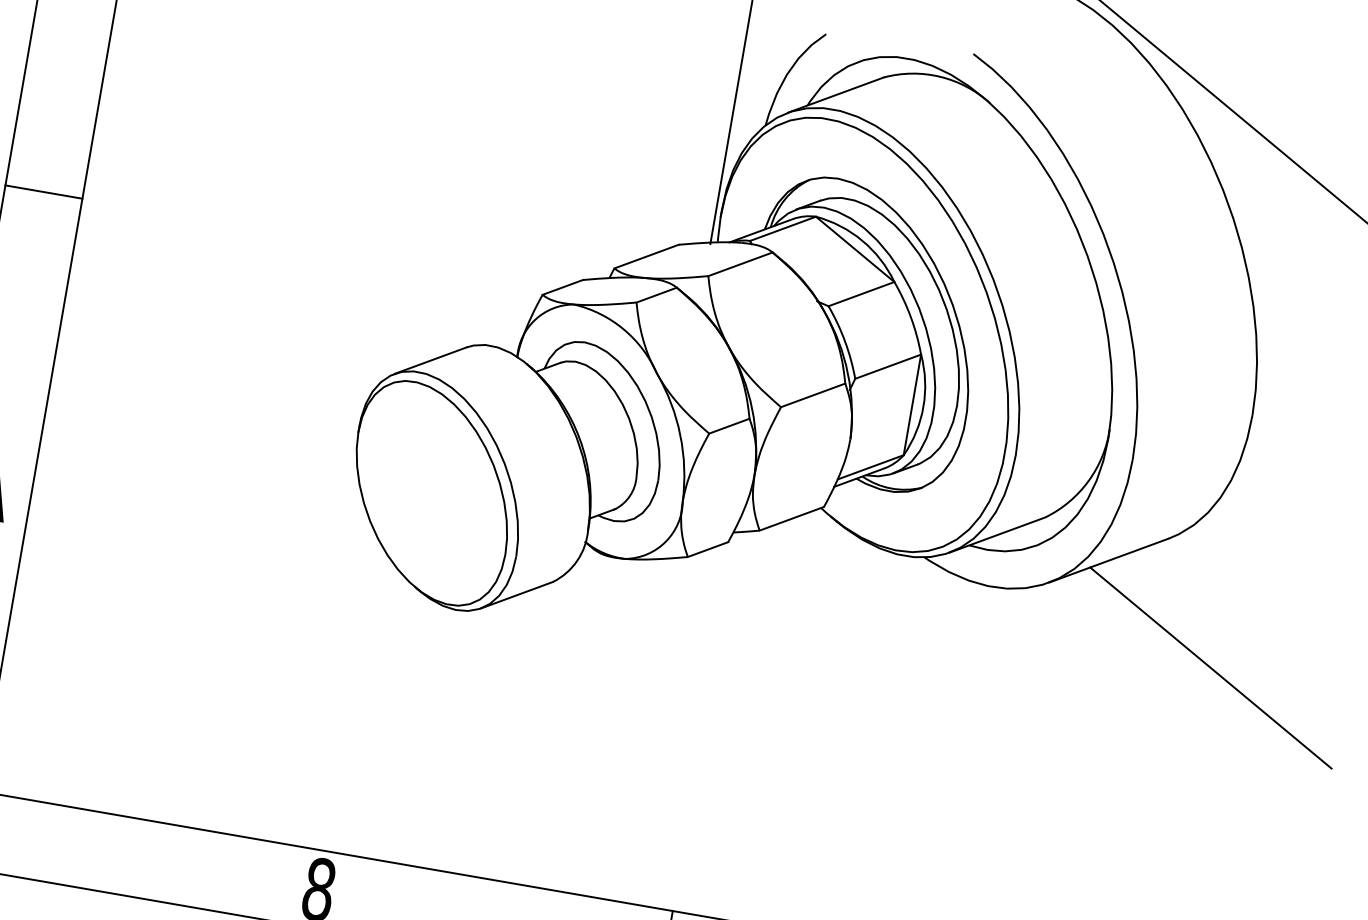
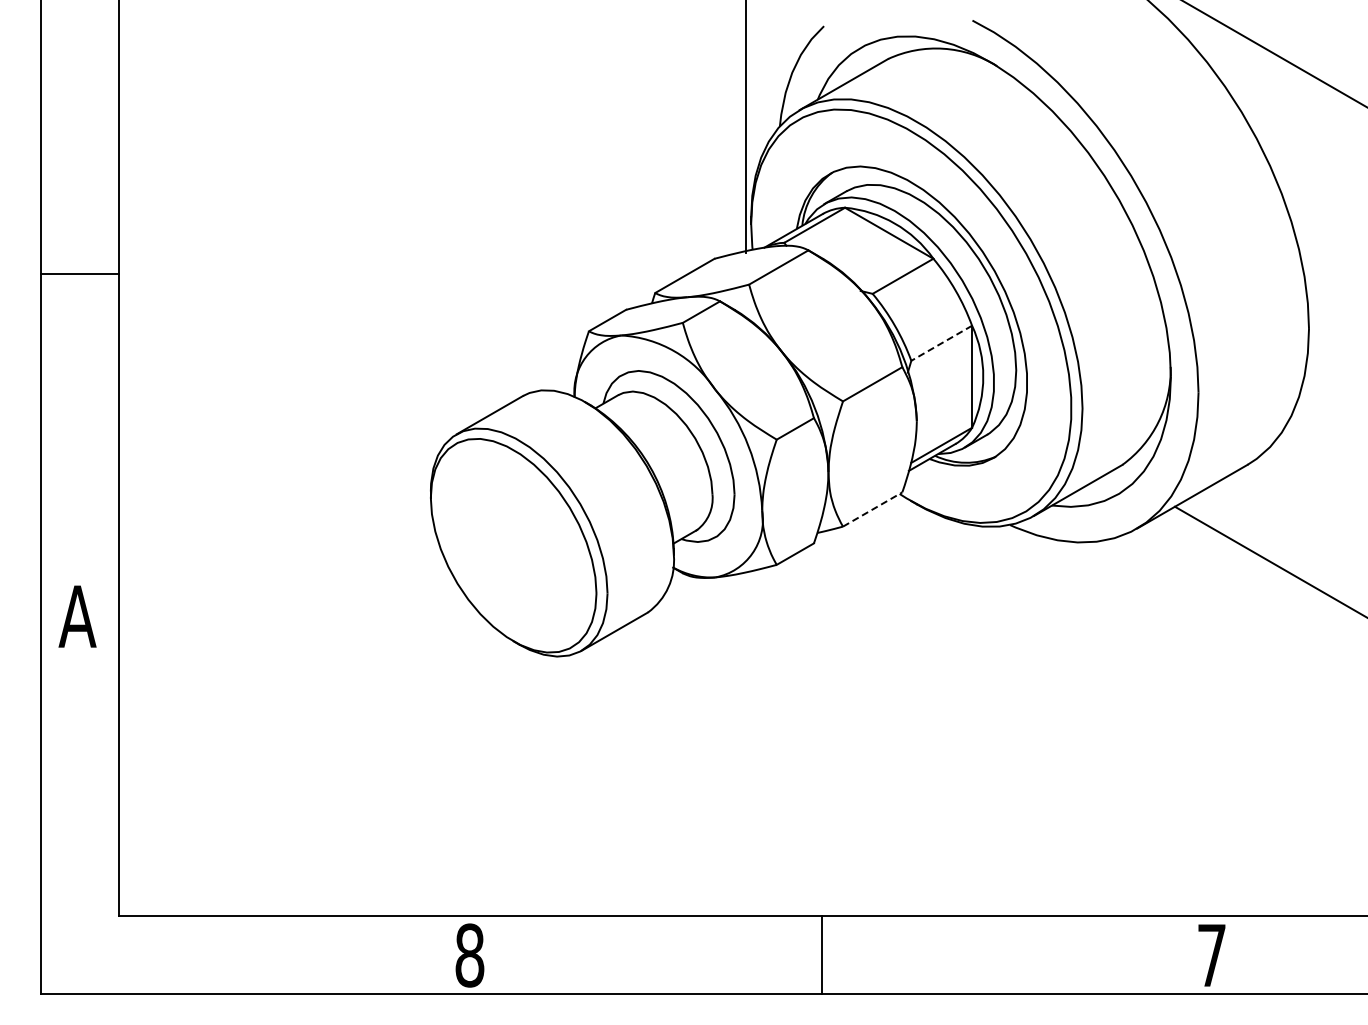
line: (44, 191) -> (80, 273), moved
line: (887, 366) -> (941, 343), solid -> dashed
line: (792, 518) -> (873, 509), solid -> dashed

